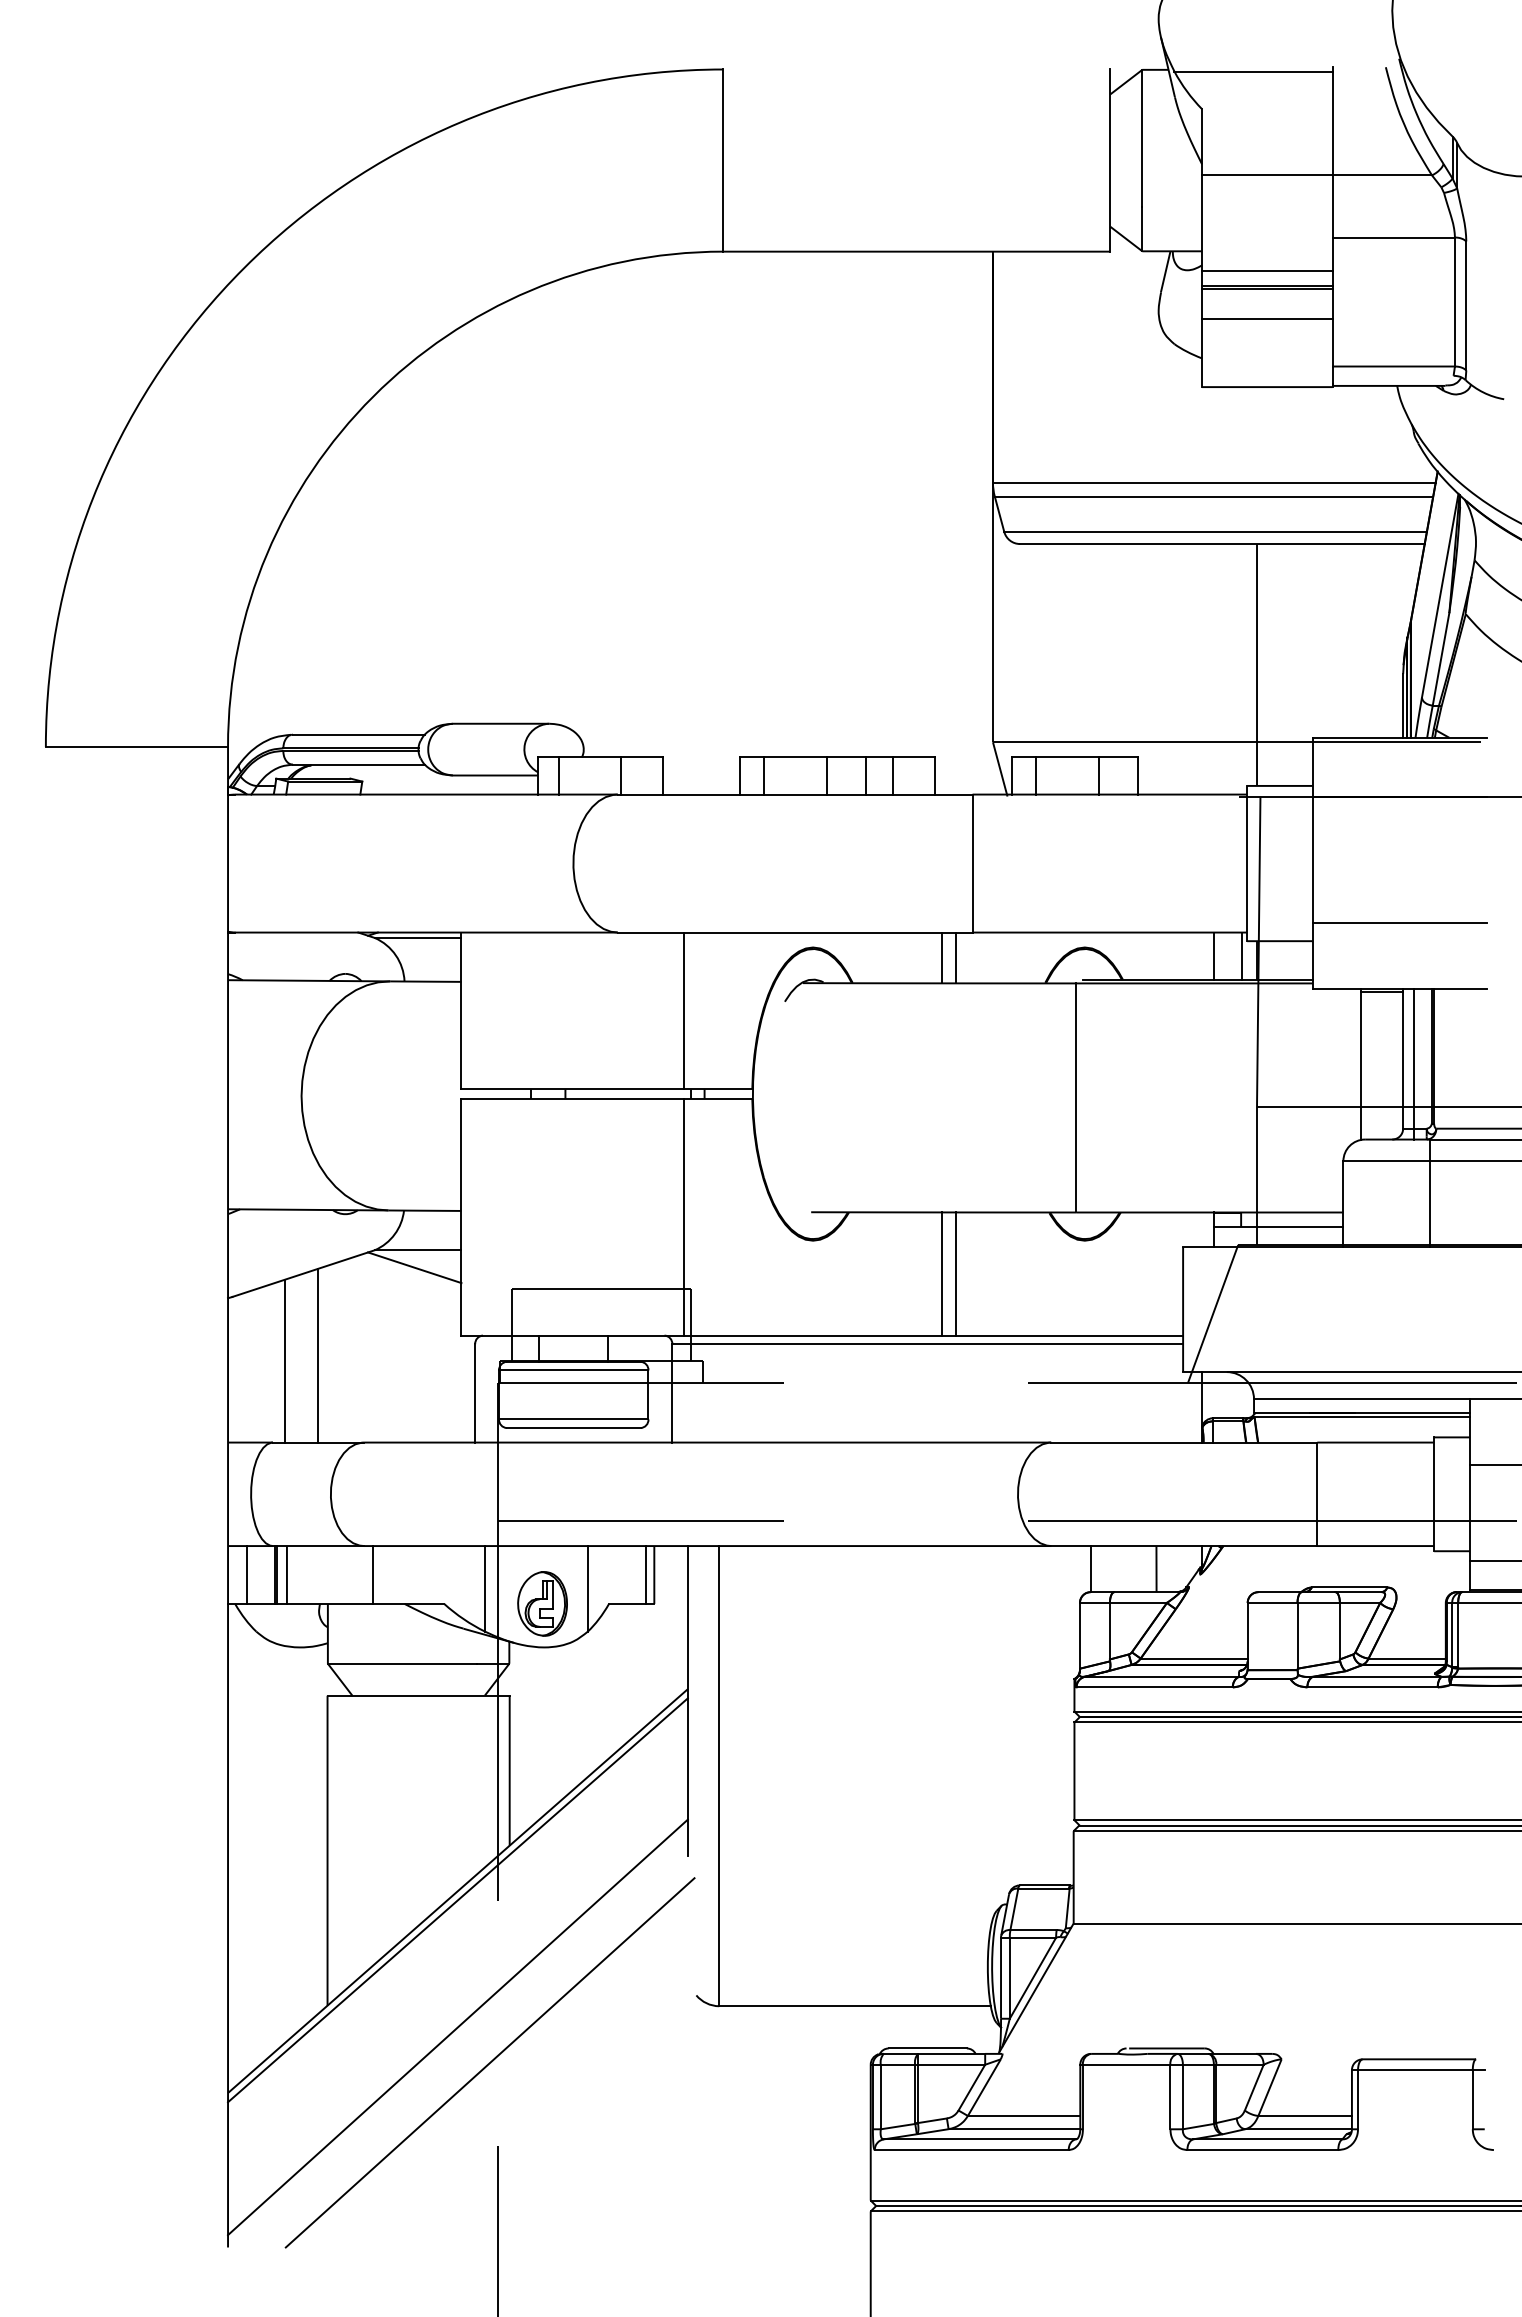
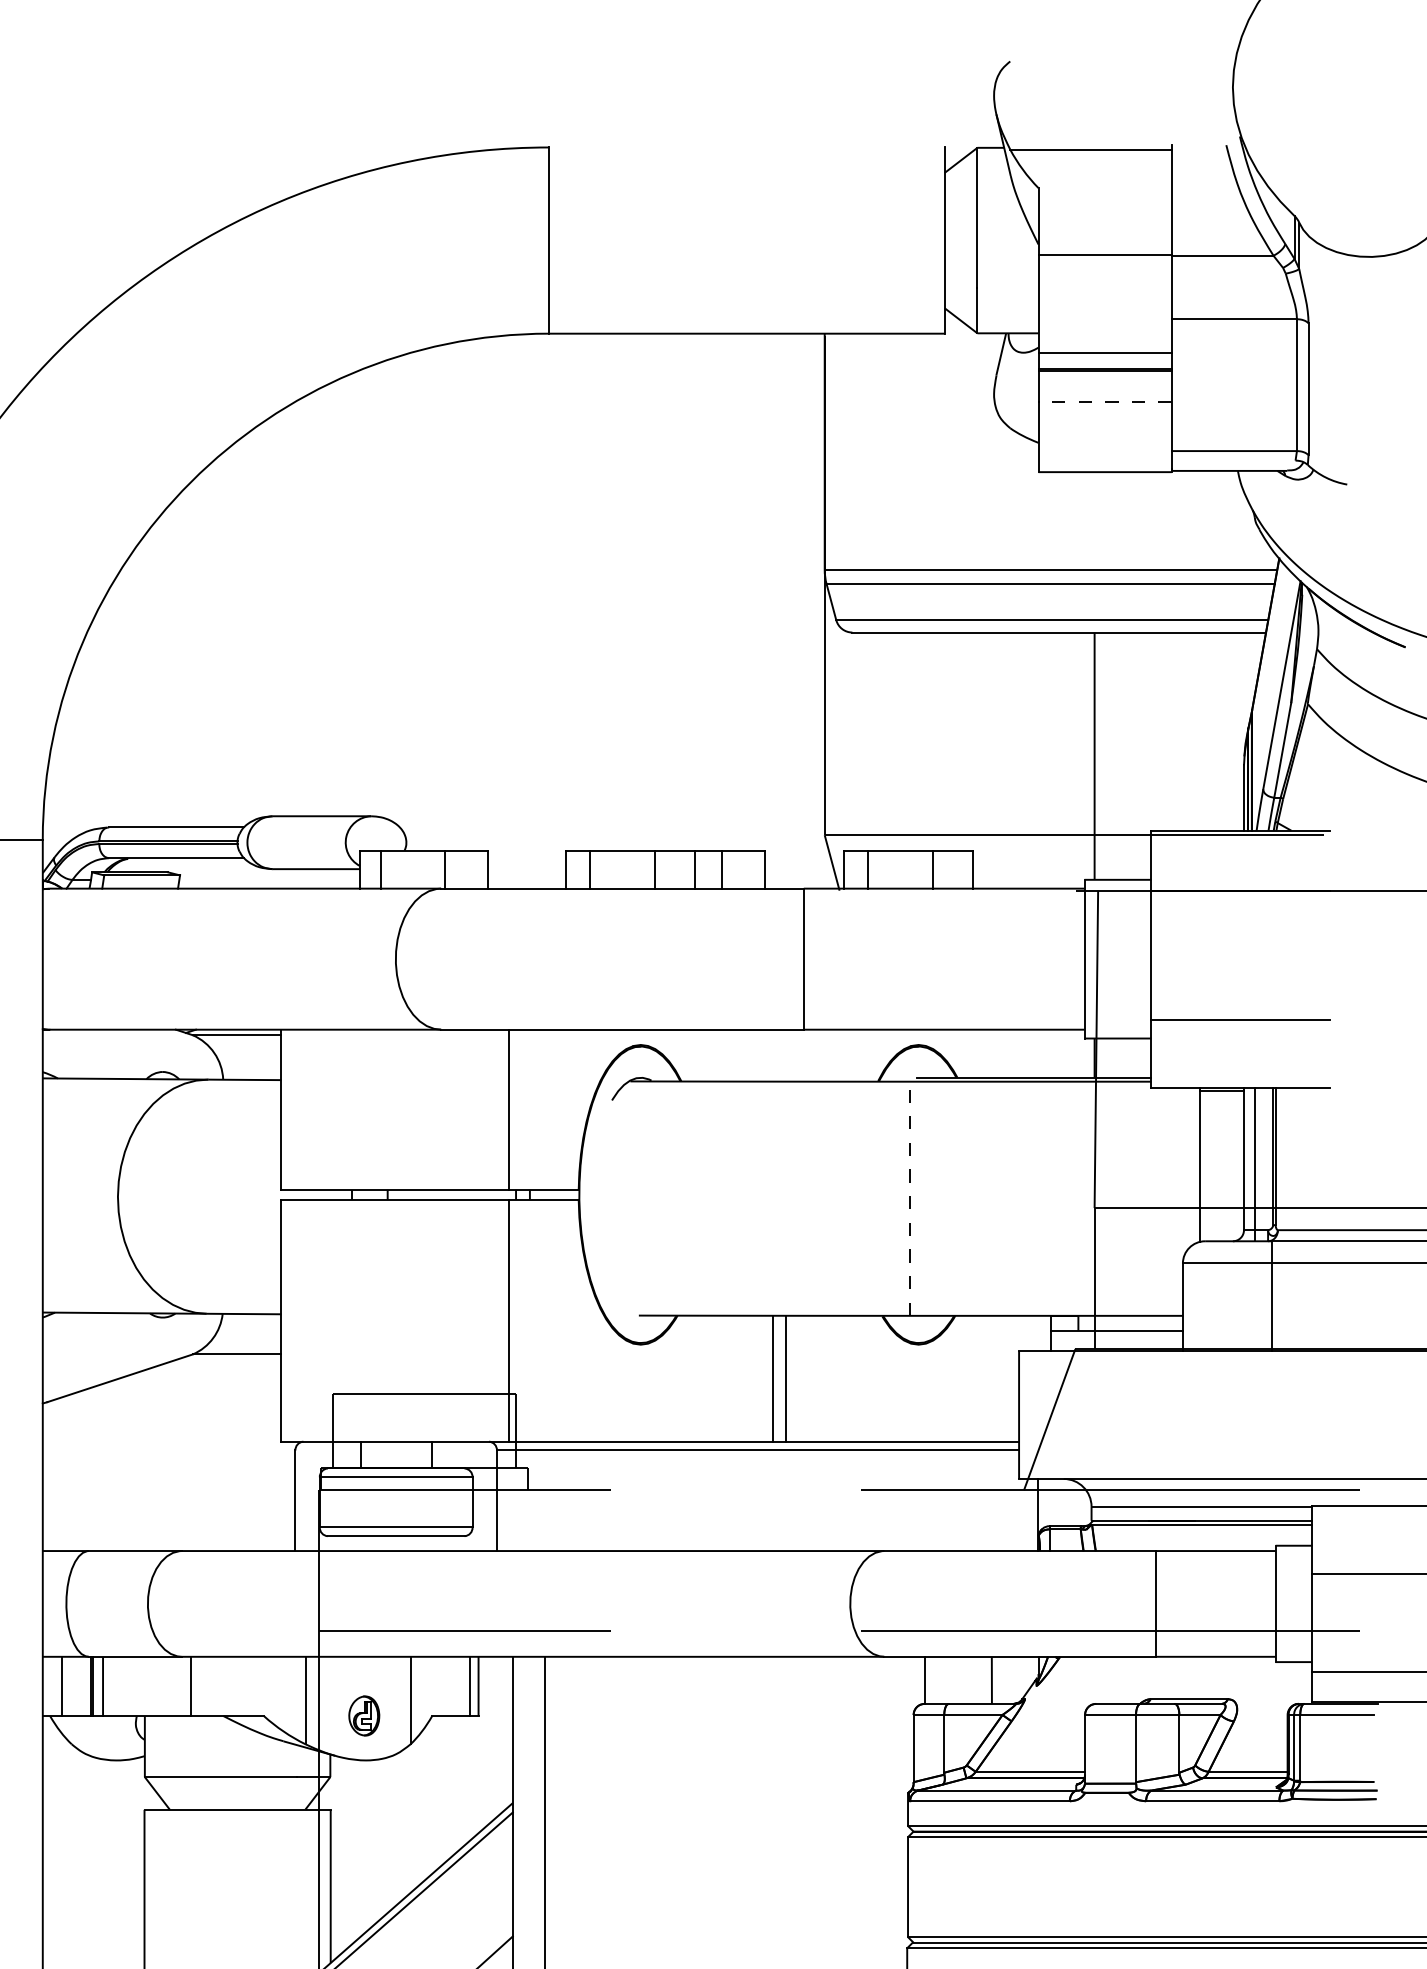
line: (1266, 318) -> (1104, 402), solid -> dashed
line: (1214, 955) -> (1051, 1053), removed
line: (1241, 955) -> (1078, 1053), removed
line: (942, 957) -> (773, 1055), removed
line: (955, 957) -> (786, 1055), removed
line: (1076, 1097) -> (910, 1198), solid -> dashed
line: (414, 1267) -> (233, 1372), removed
line: (318, 1355) -> (135, 1462), removed
line: (285, 1360) -> (101, 1467), removed
part: (542, 1603) -> (364, 1715), size x0.6

